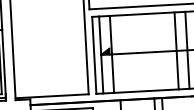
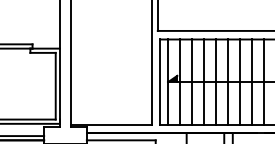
line: (165, 50) -> (239, 81), added
line: (154, 51) -> (227, 81), added
line: (133, 52) -> (203, 81), added
line: (143, 52) -> (215, 81), added
line: (122, 53) -> (191, 81), added

